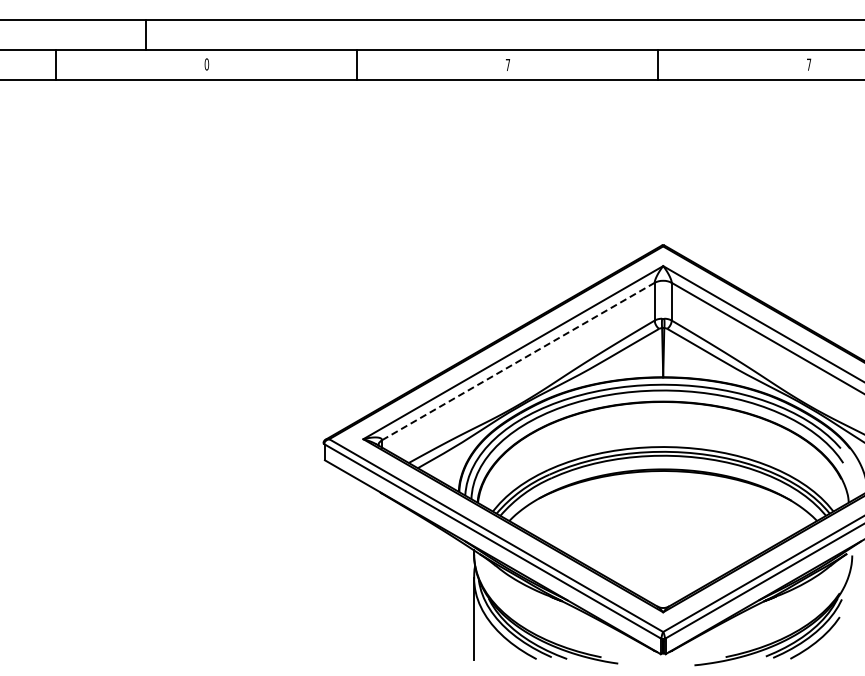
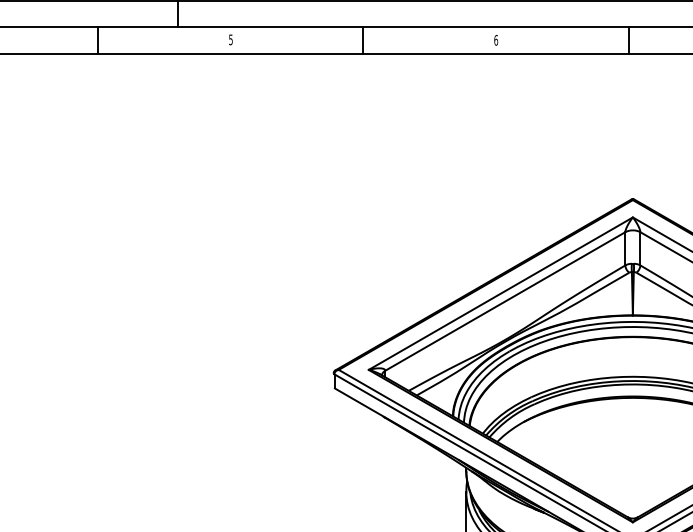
text: (206, 64) -> (230, 39), 0 -> 5
text: (507, 64) -> (495, 39), 7 -> 6
line: (518, 361) -> (505, 301), dashed -> solid

